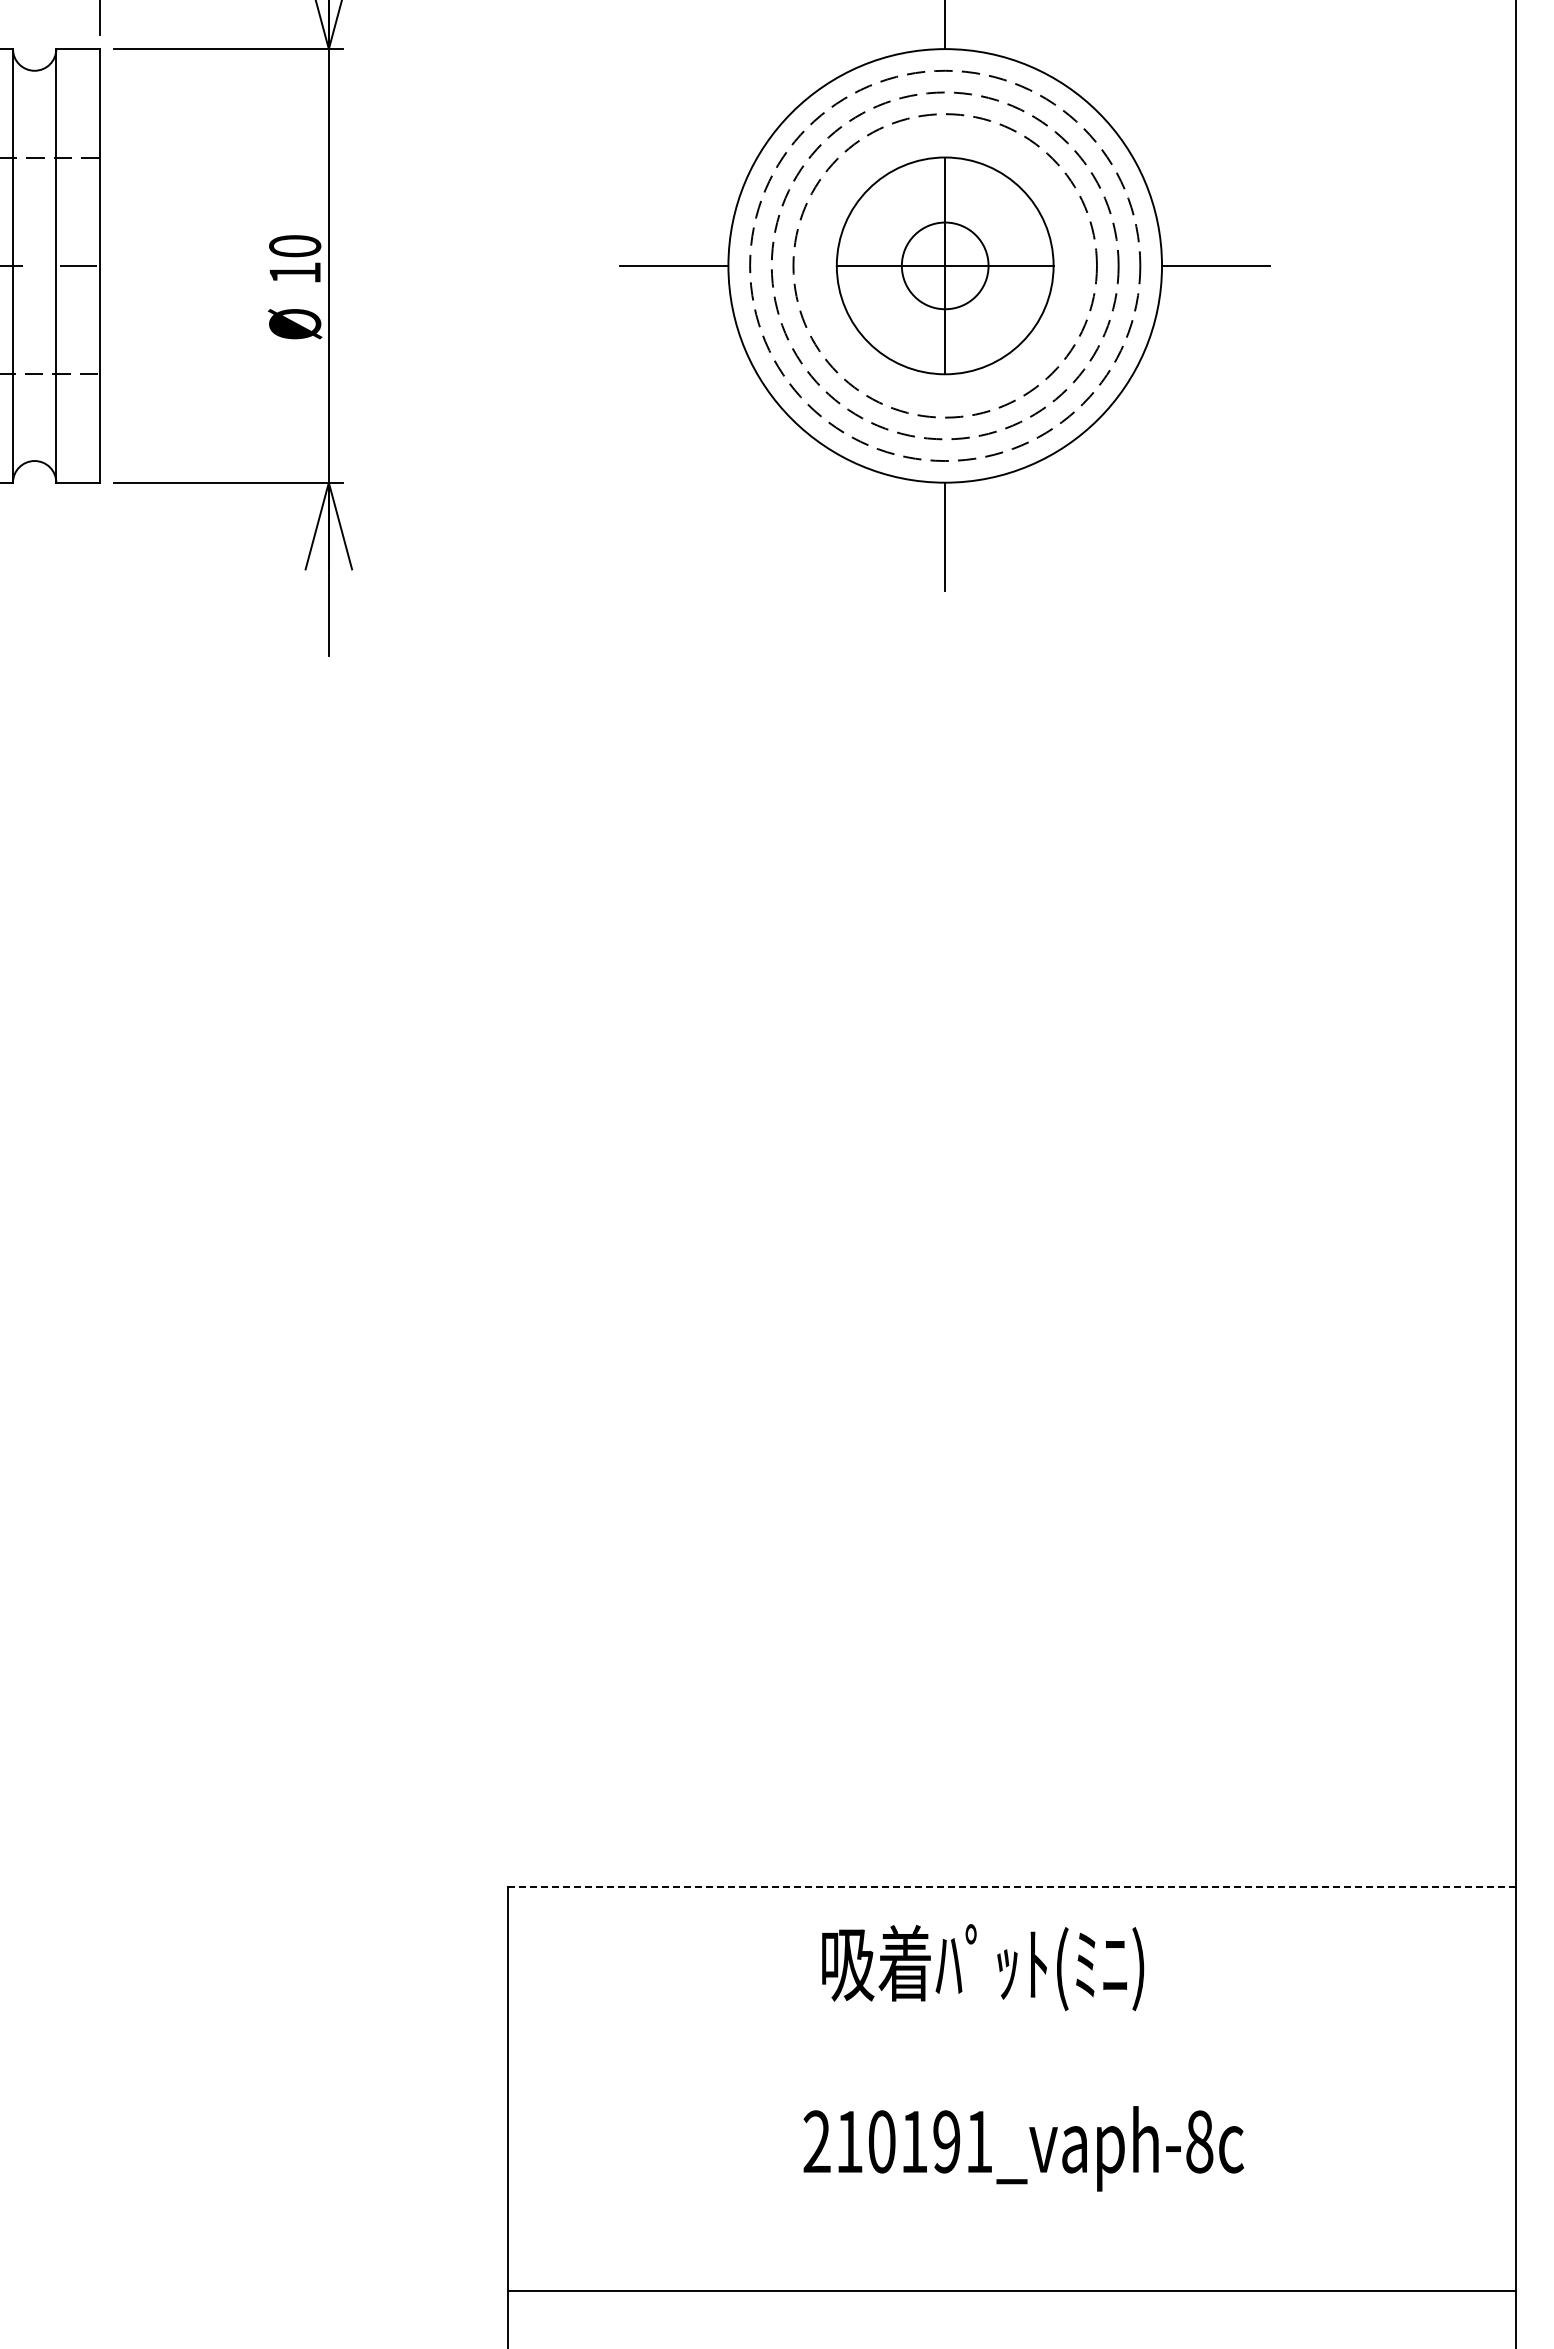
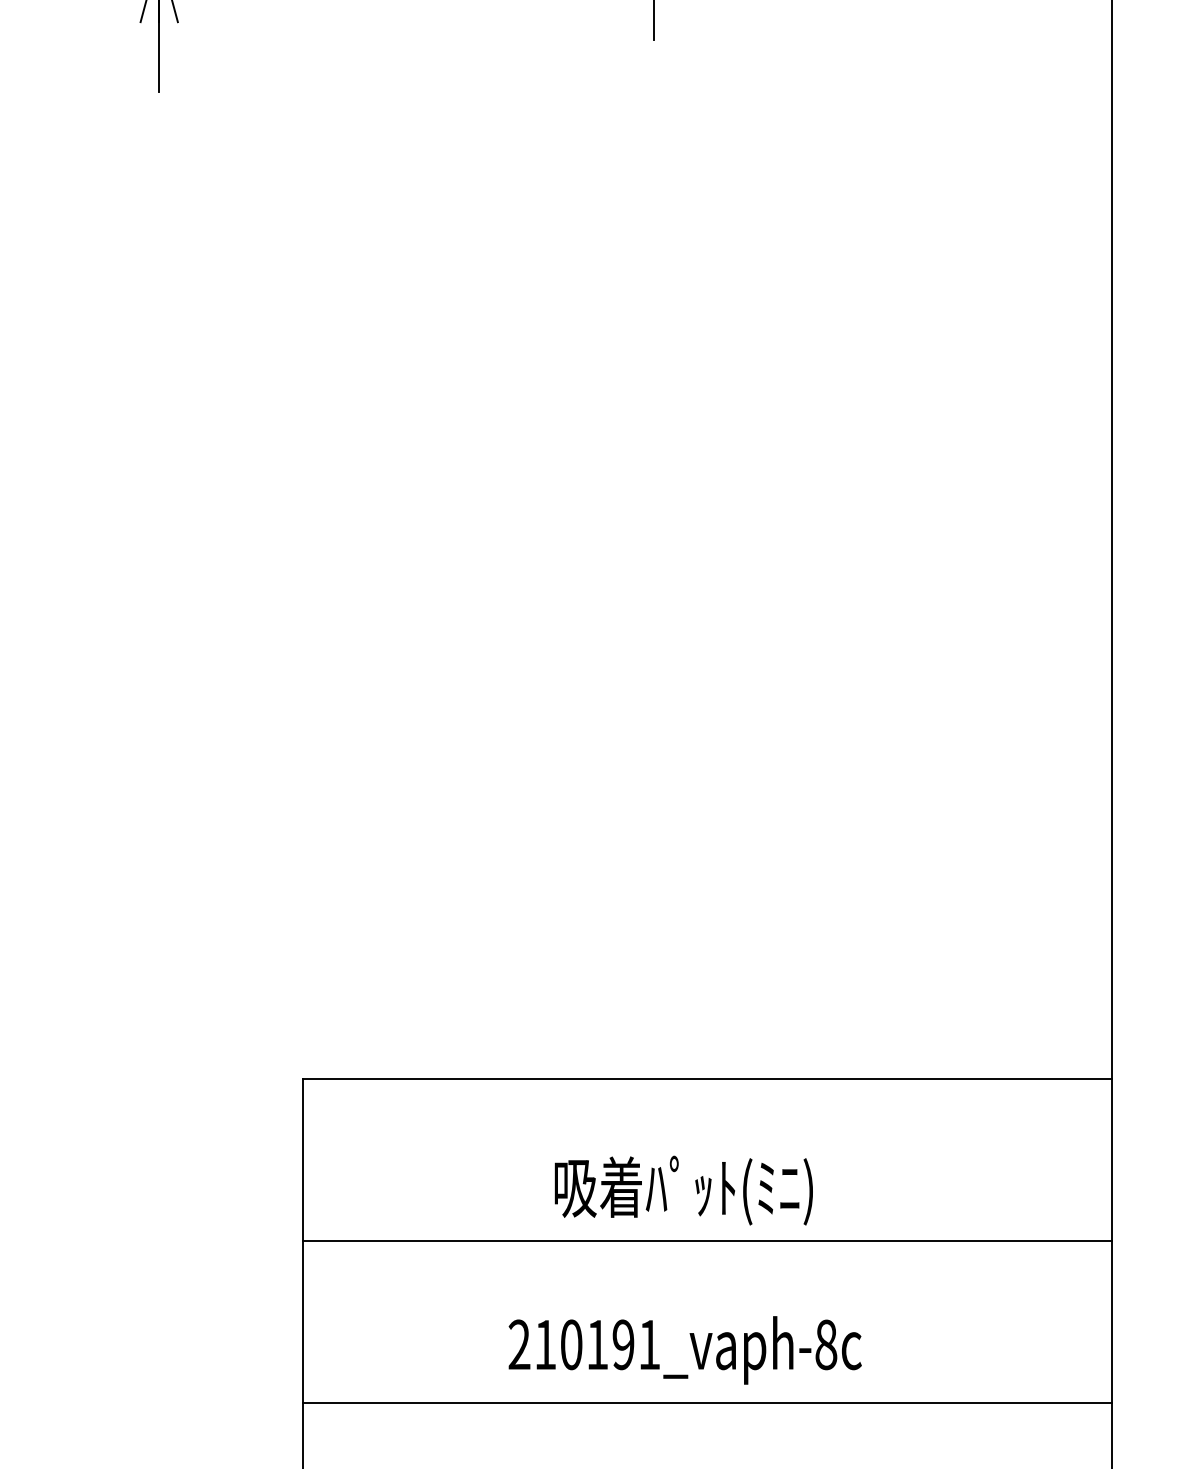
line: (1012, 1886) -> (707, 1078), dashed -> solid
text: (983, 1967) -> (684, 1190), moved
line: (1012, 2089) -> (707, 1241), added
text: (1023, 2148) -> (685, 1350), moved

